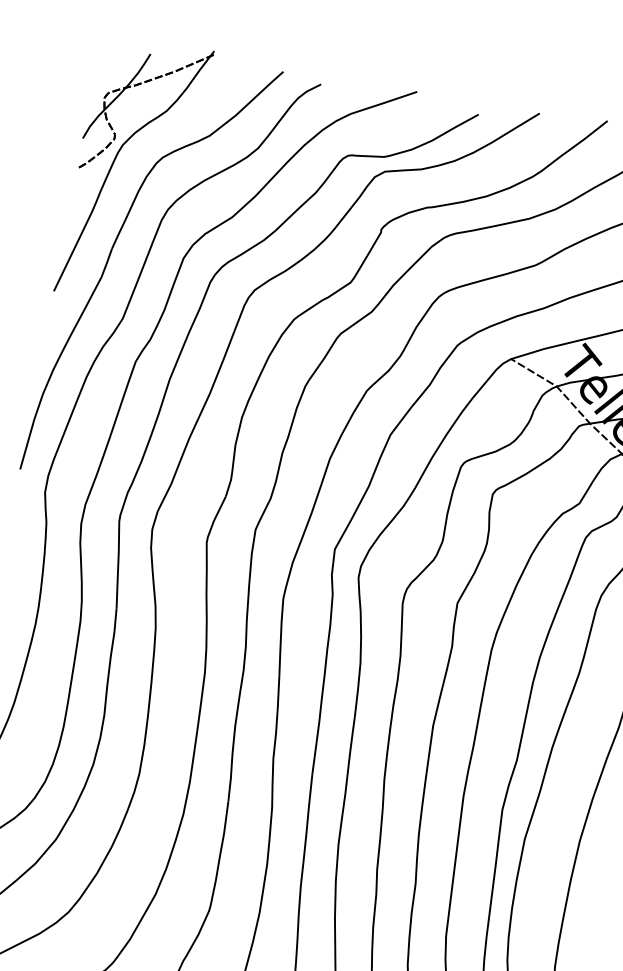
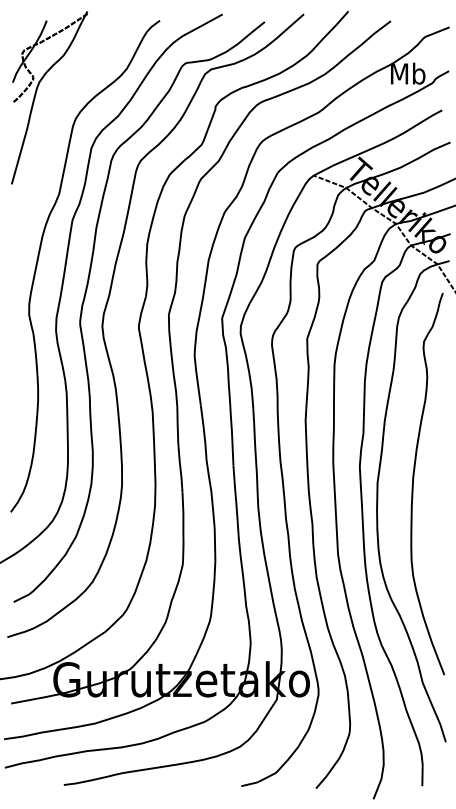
part: (110, 258) -> (44, 156), removed

